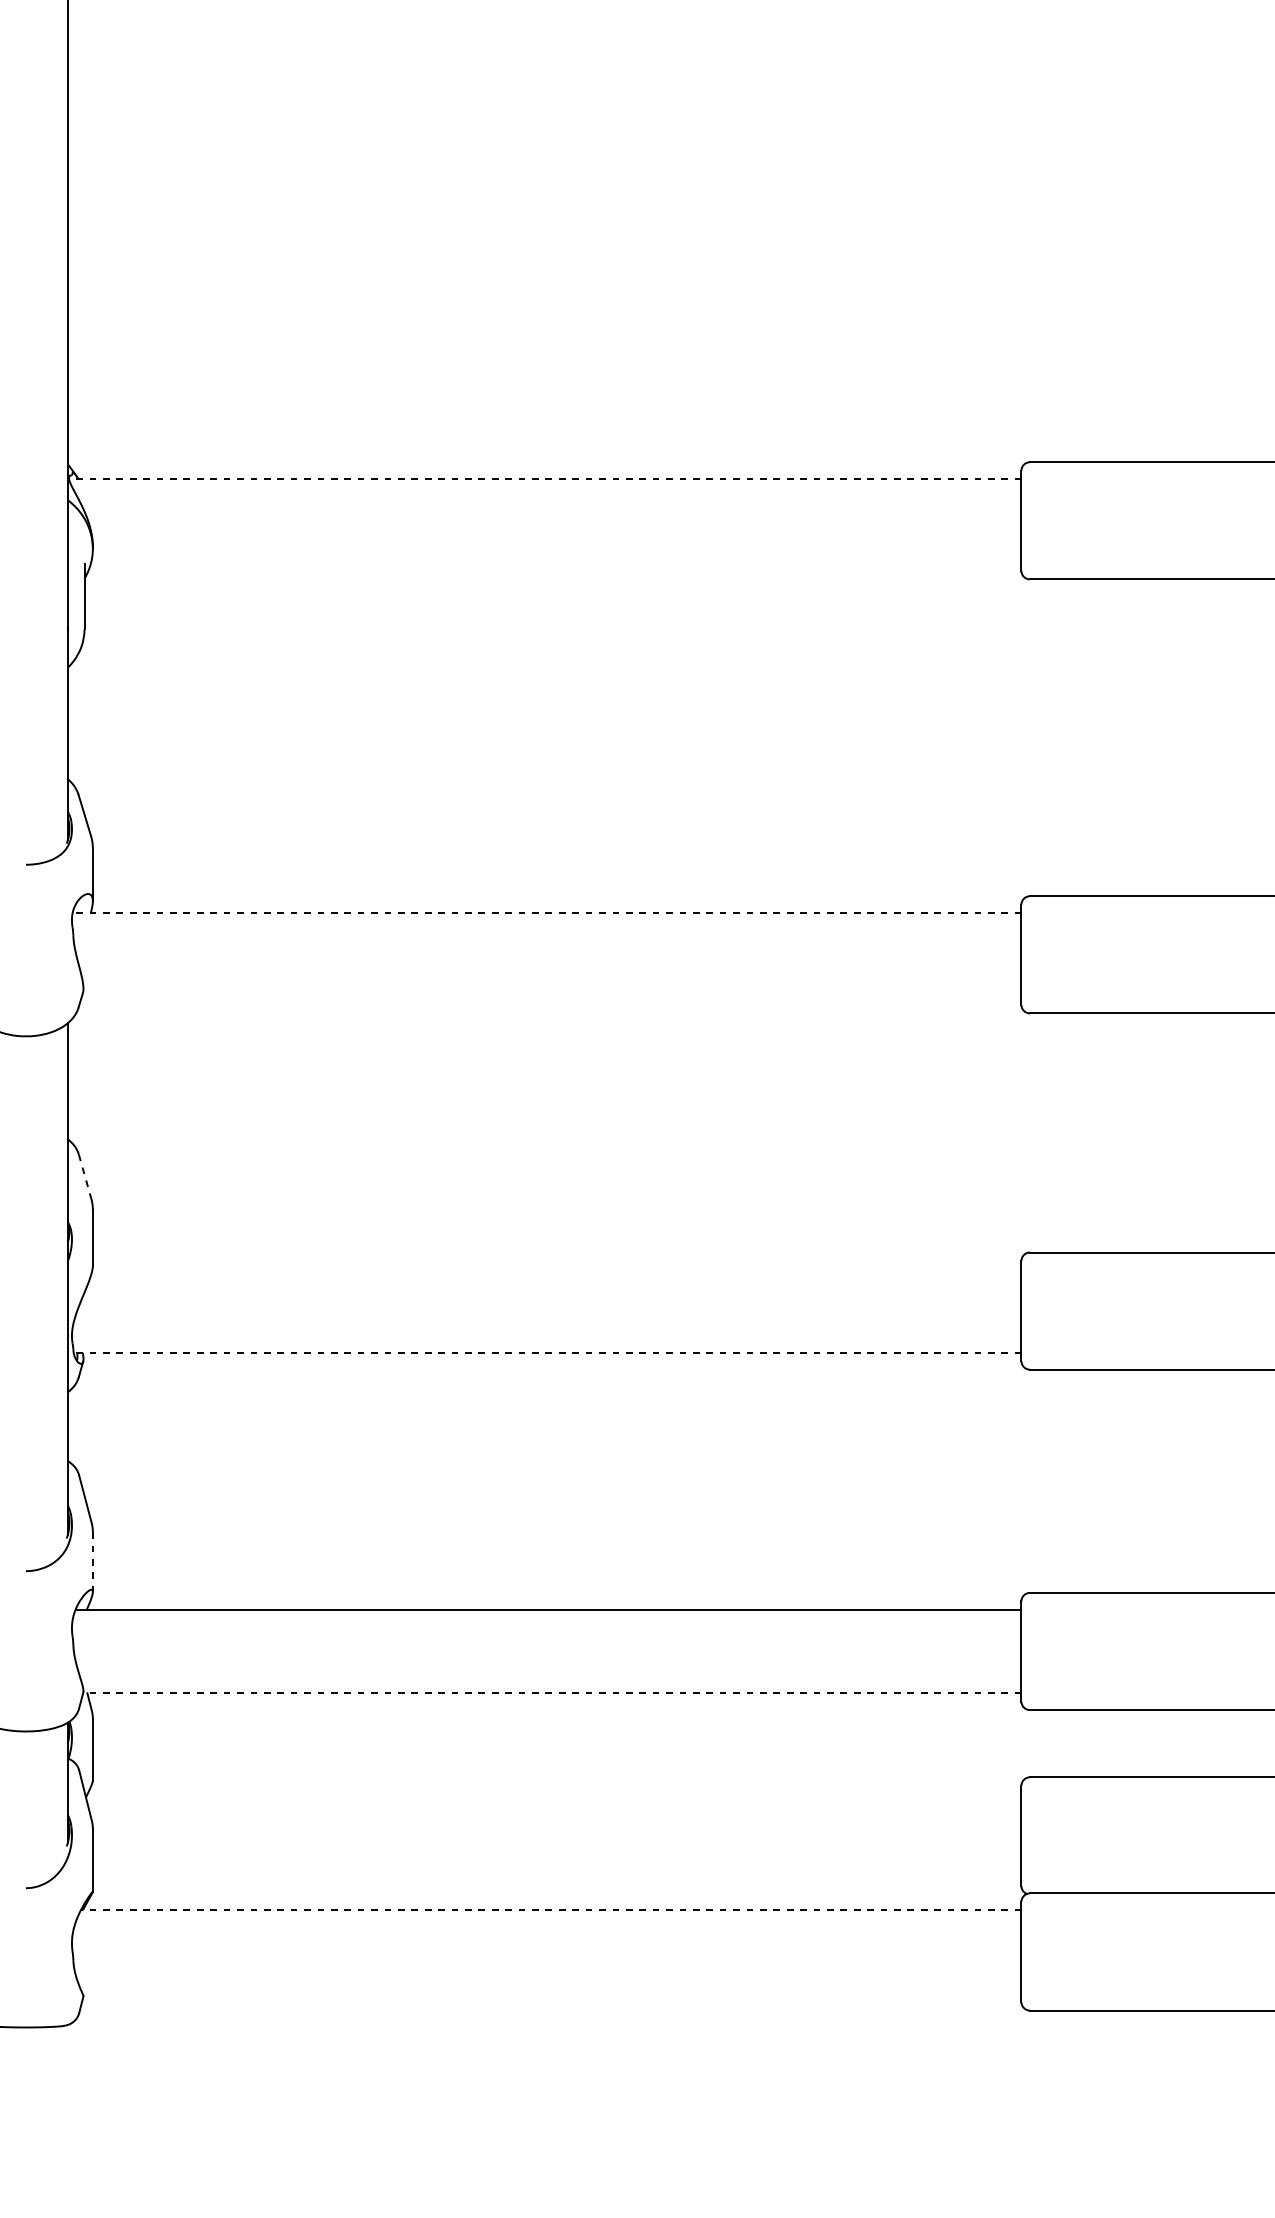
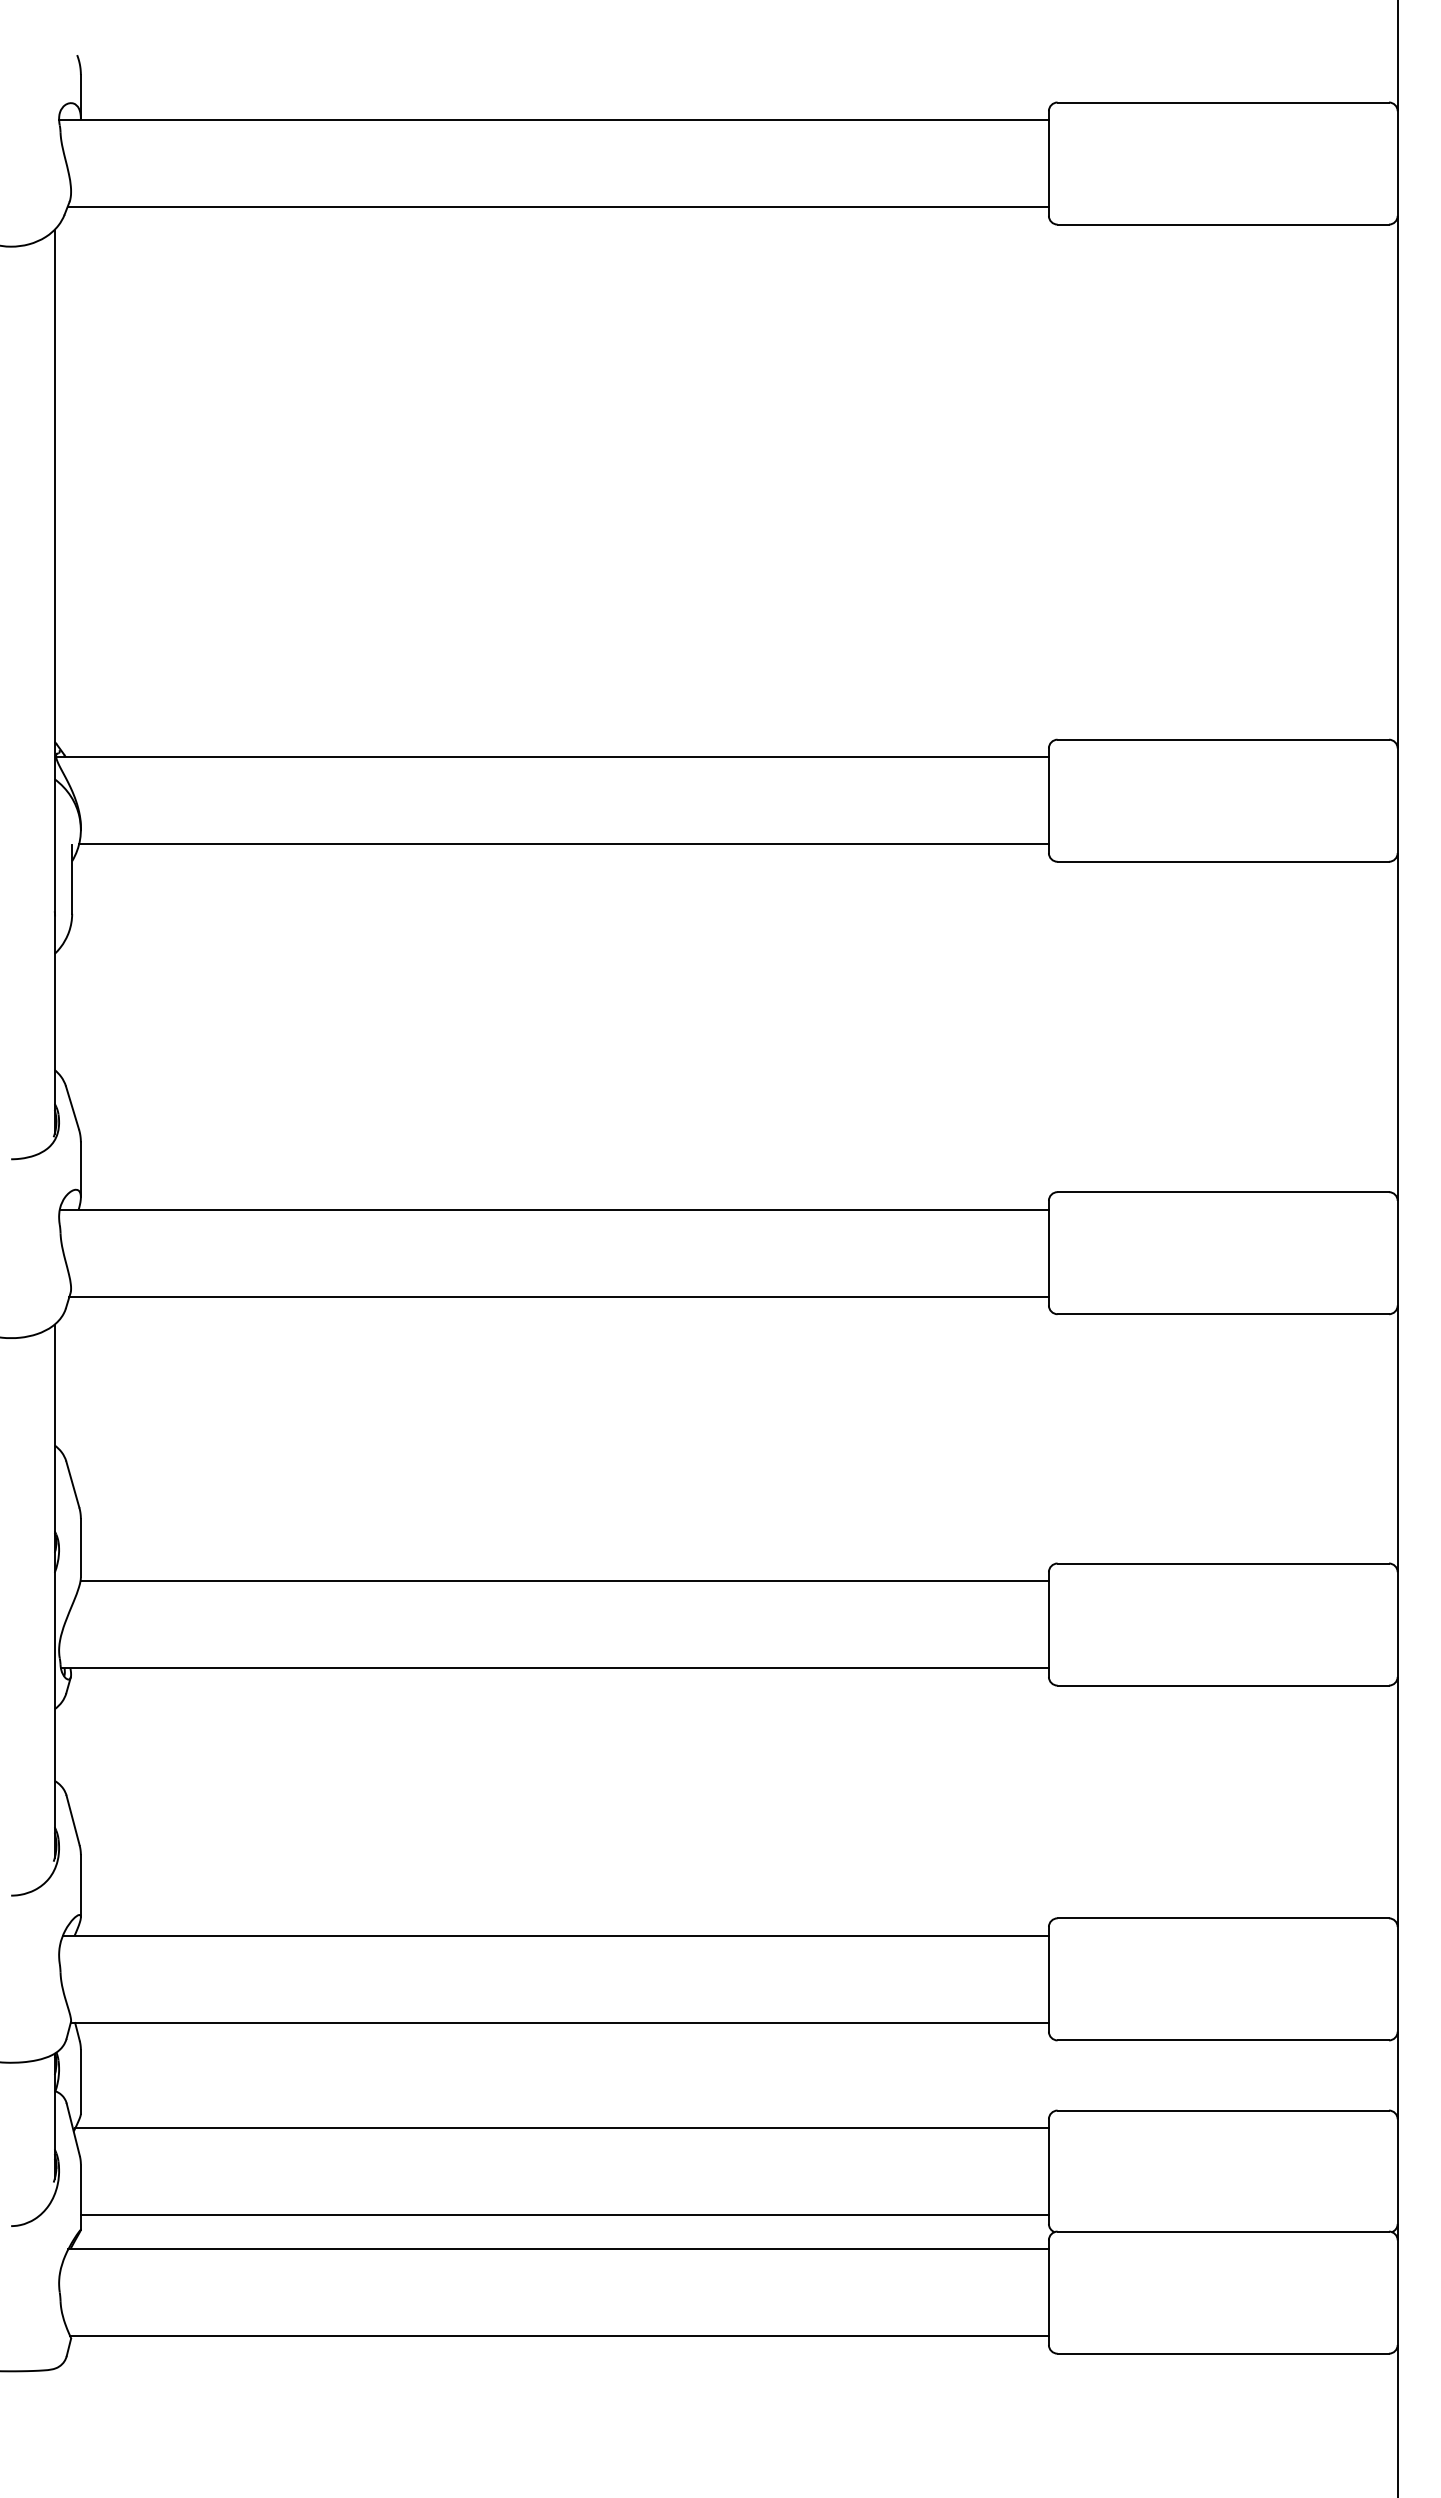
line: (545, 479) -> (552, 757), dashed -> solid
line: (555, 562) -> (563, 844), added
line: (547, 912) -> (554, 1209), dashed -> solid
line: (551, 996) -> (558, 1296), added
line: (84, 1176) -> (72, 1484), dashed -> solid
line: (556, 1268) -> (564, 1580), added
line: (547, 1353) -> (554, 1668), dashed -> solid
line: (92, 1562) -> (80, 1886), dashed -> solid
line: (551, 1692) -> (559, 2022), dashed -> solid
line: (553, 1794) -> (561, 2128), added
line: (556, 1877) -> (564, 2215), added
line: (551, 1910) -> (558, 2249), dashed -> solid
line: (551, 1994) -> (559, 2336), added

